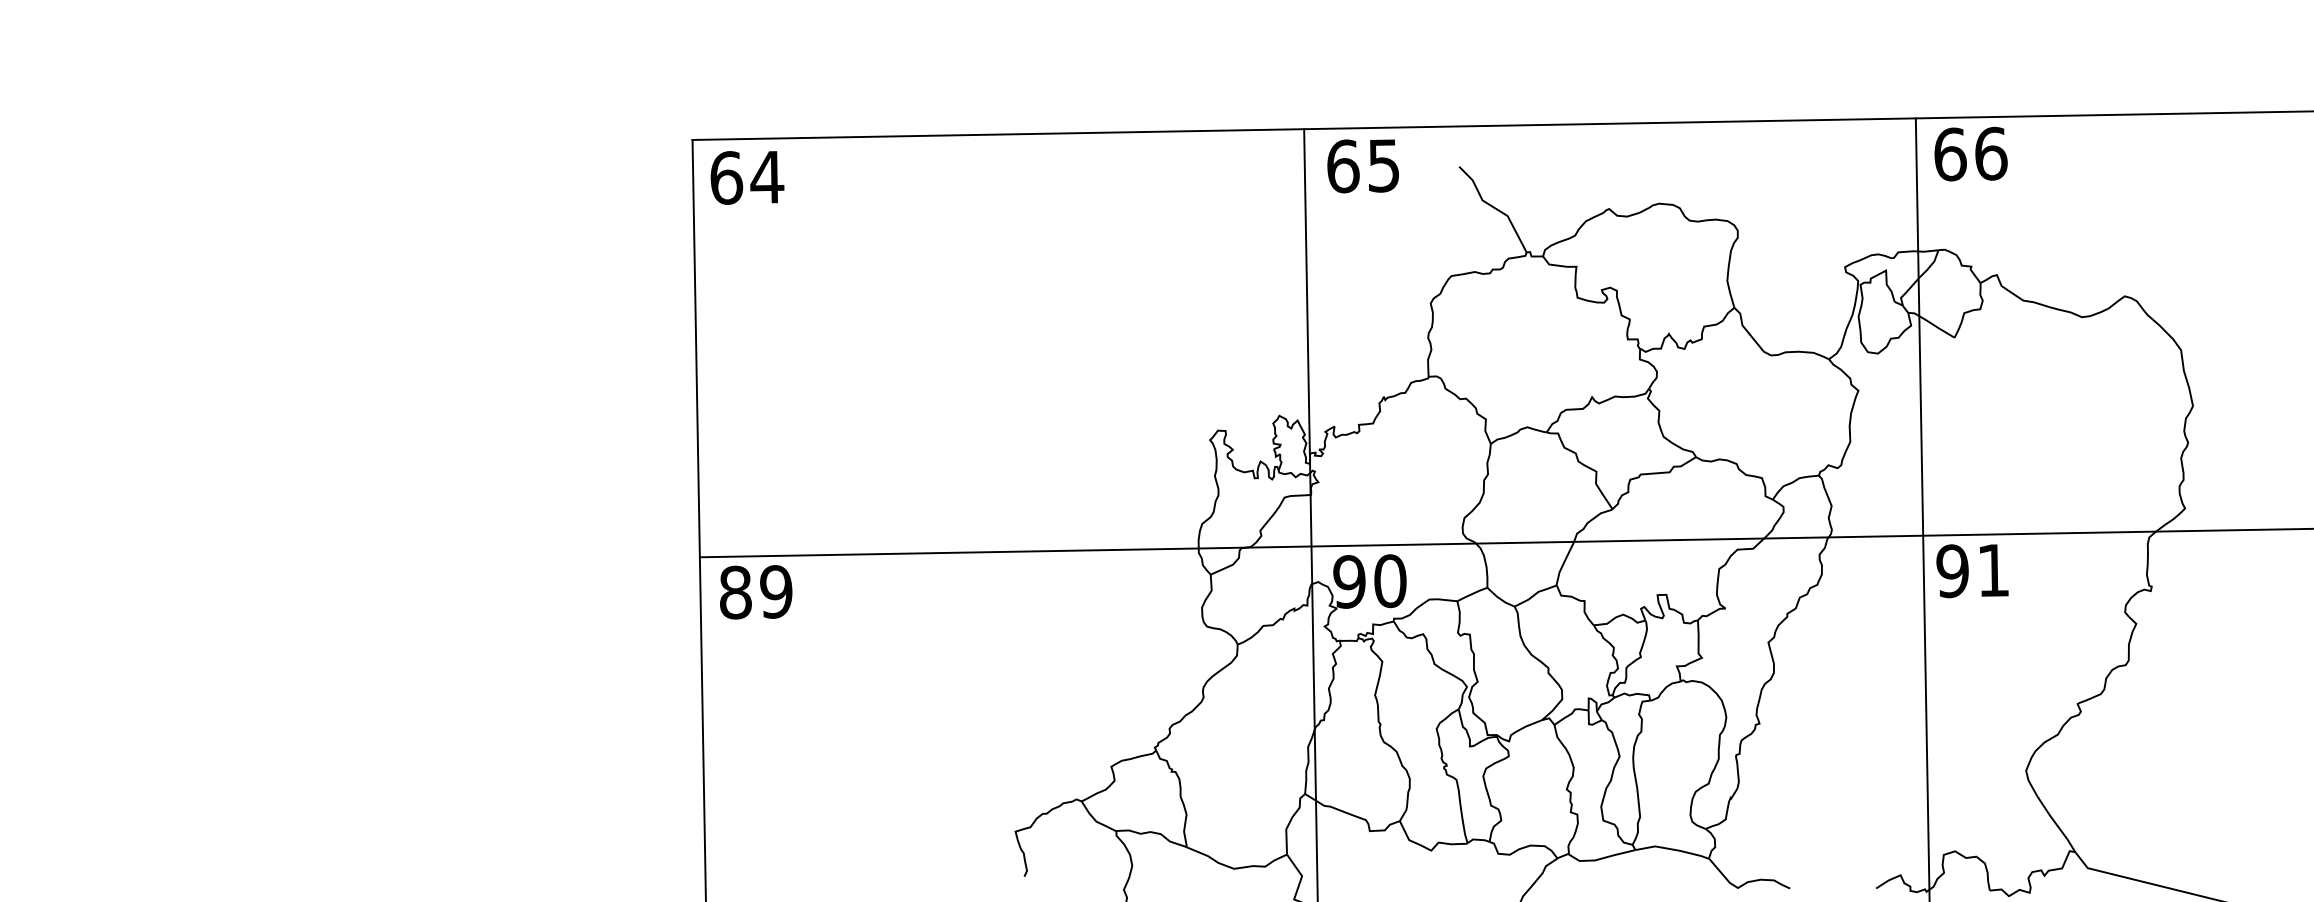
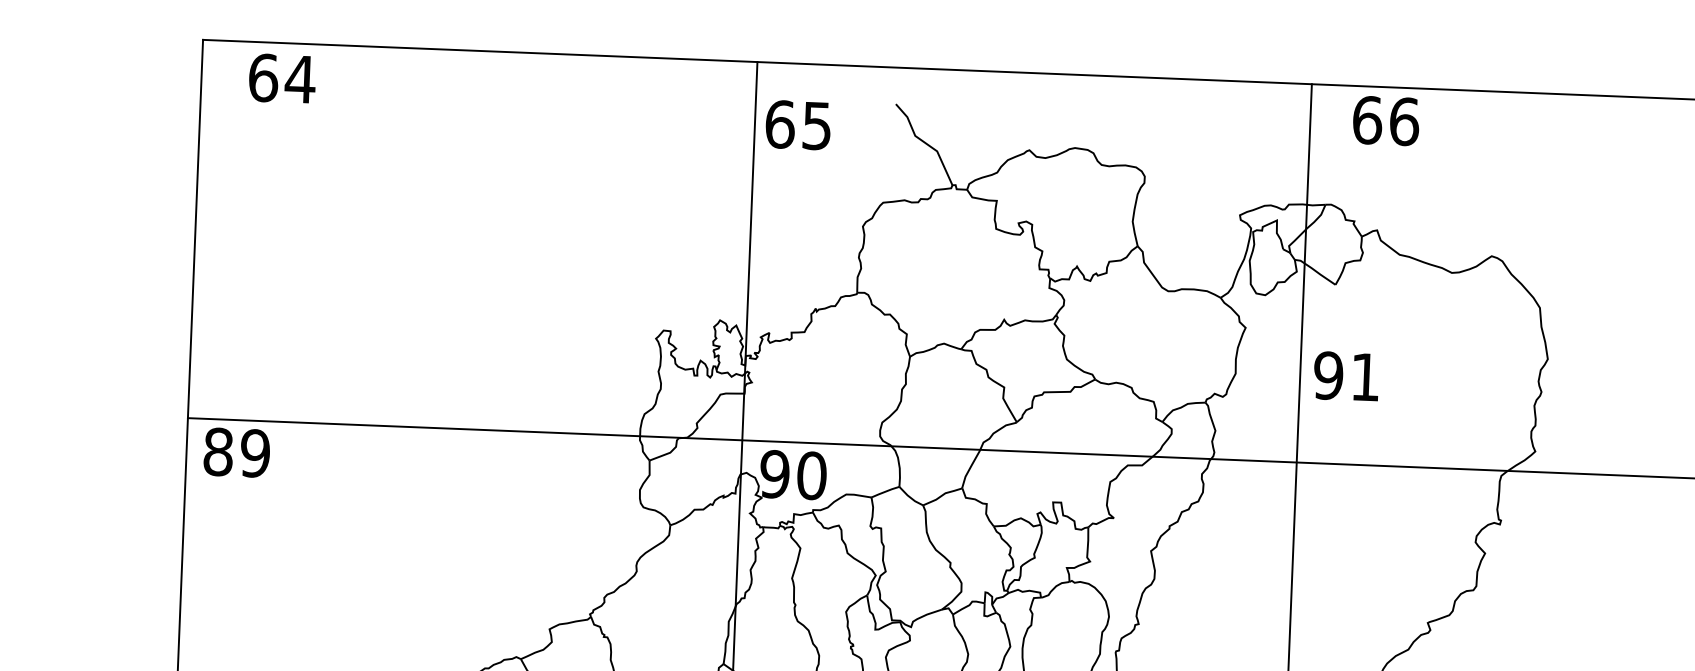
text: (1970, 153) -> (1385, 120), moved
text: (1362, 166) -> (797, 125), moved
text: (747, 177) -> (282, 78), moved
text: (1972, 571) -> (1346, 377), moved

